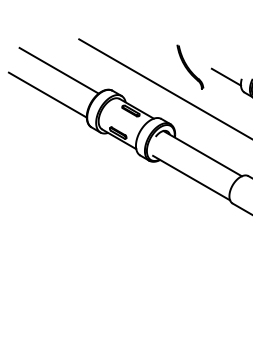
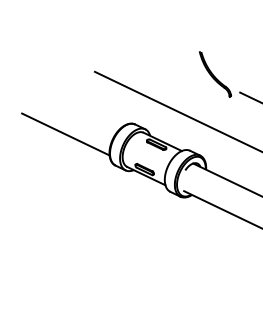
part: (190, 66) -> (215, 73), moved
line: (58, 70) -> (75, 107), removed

